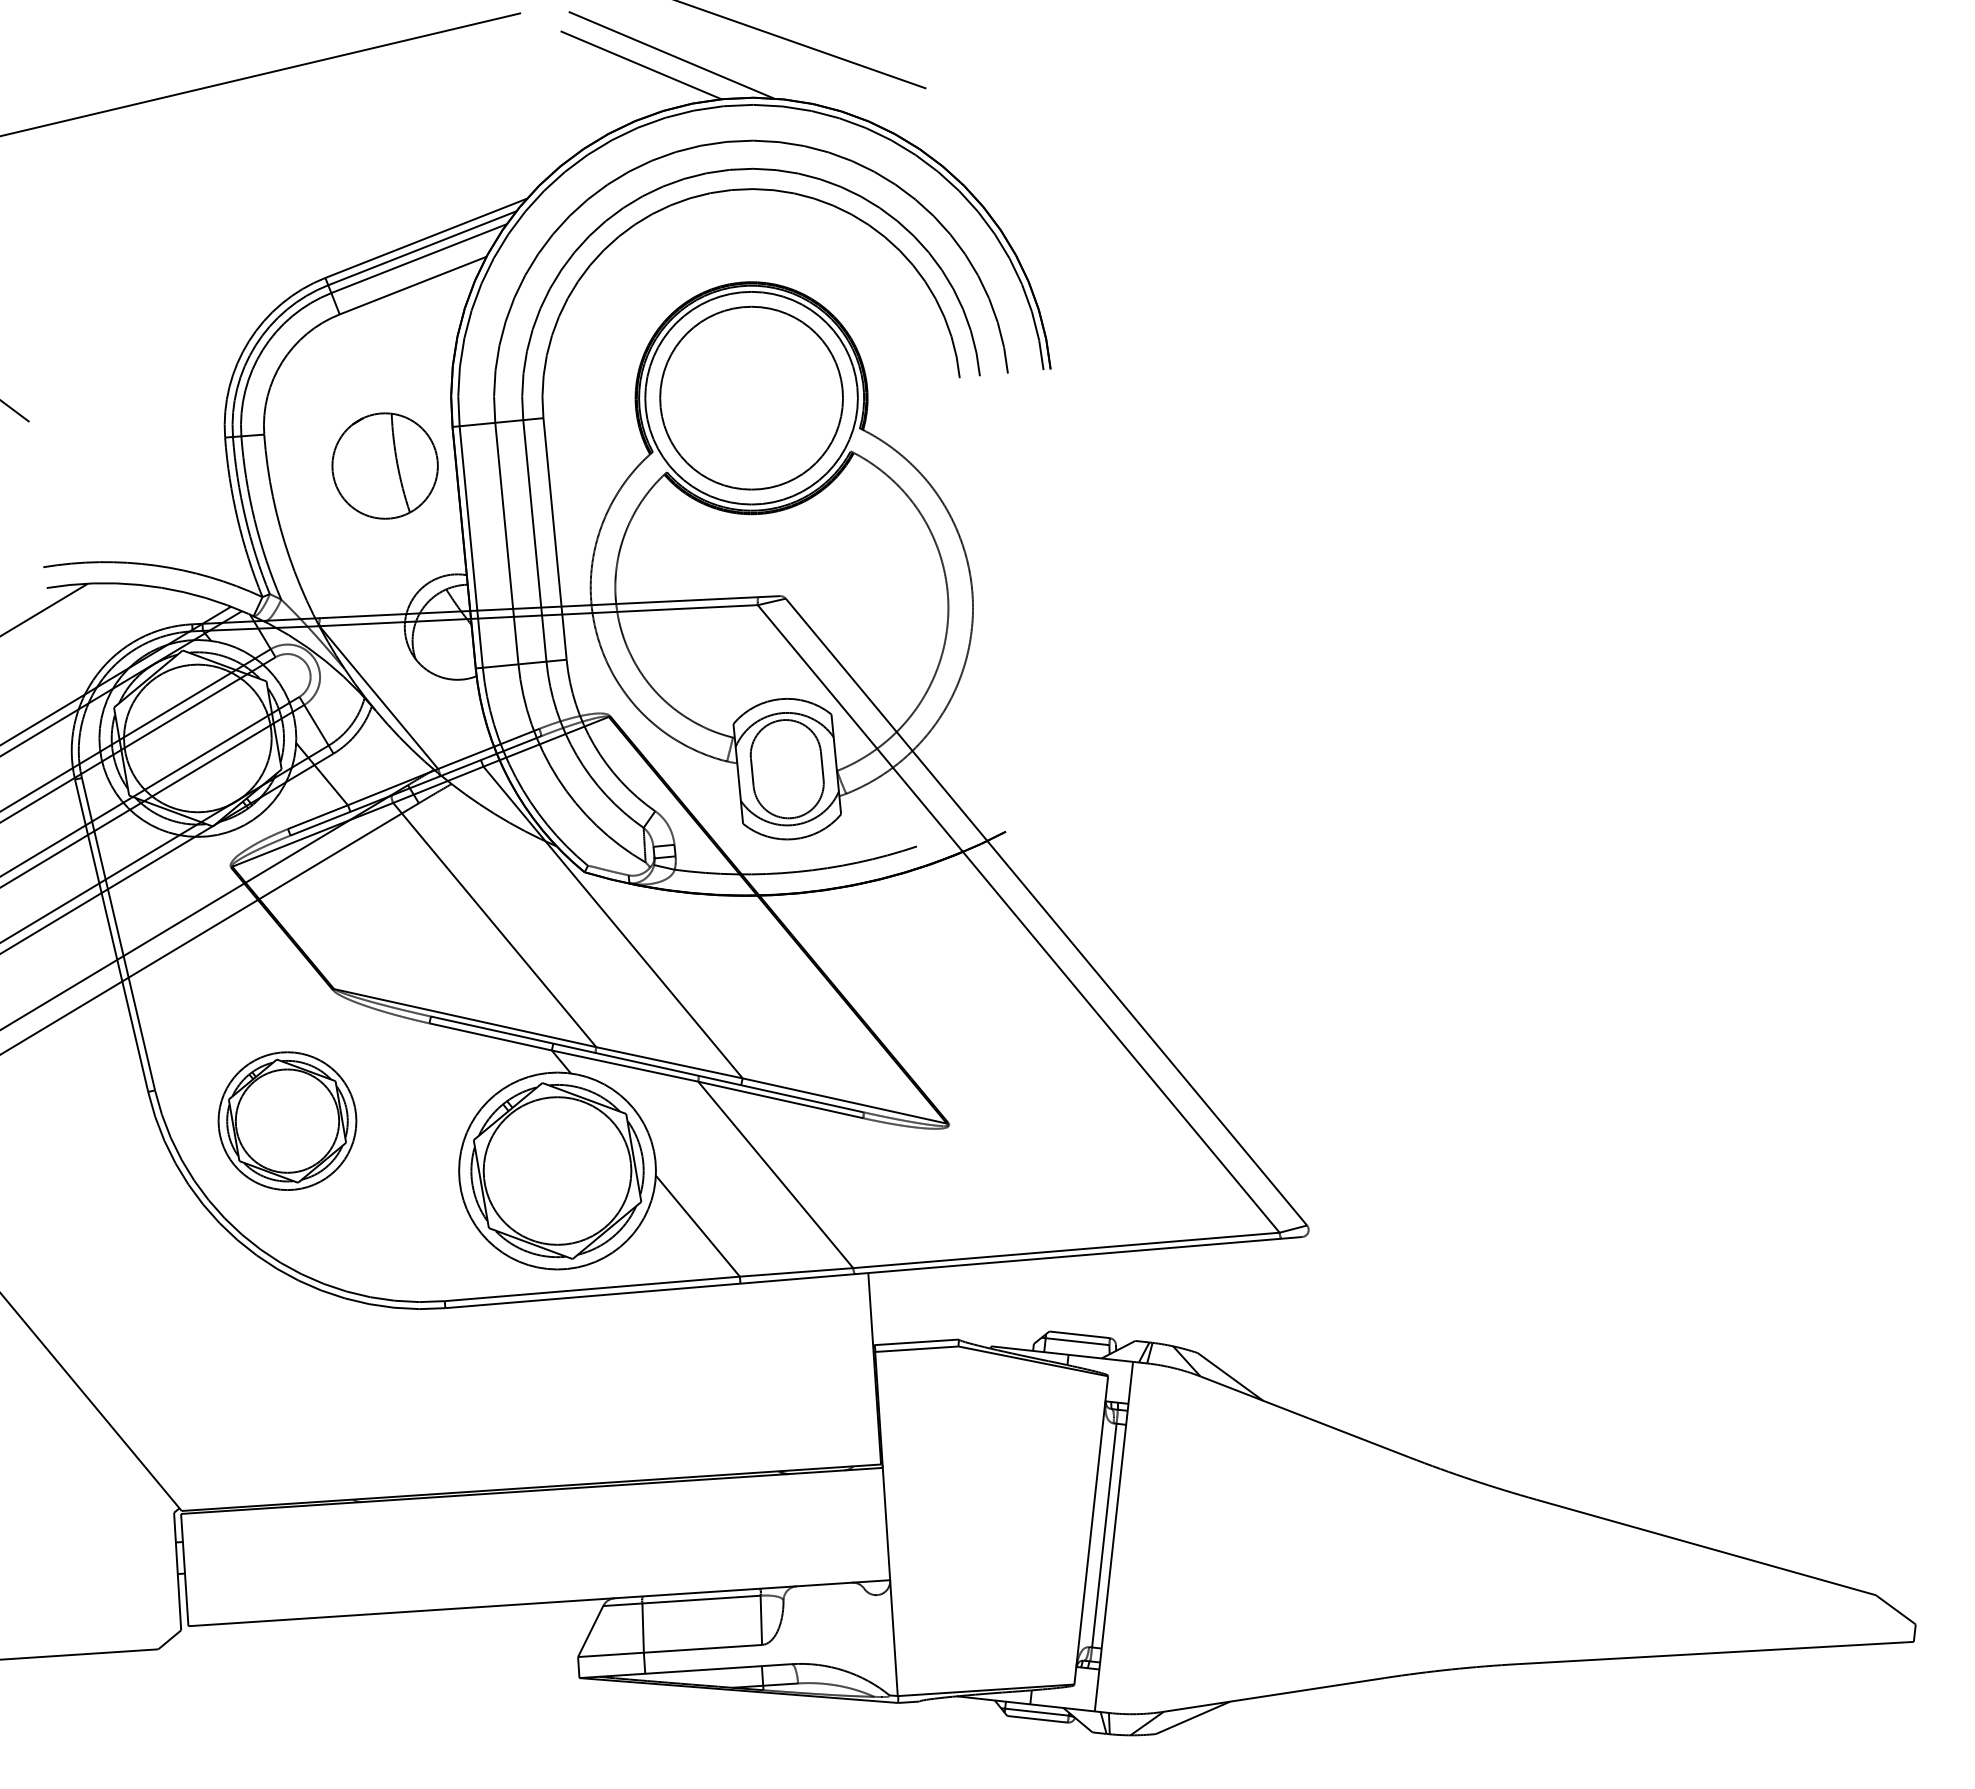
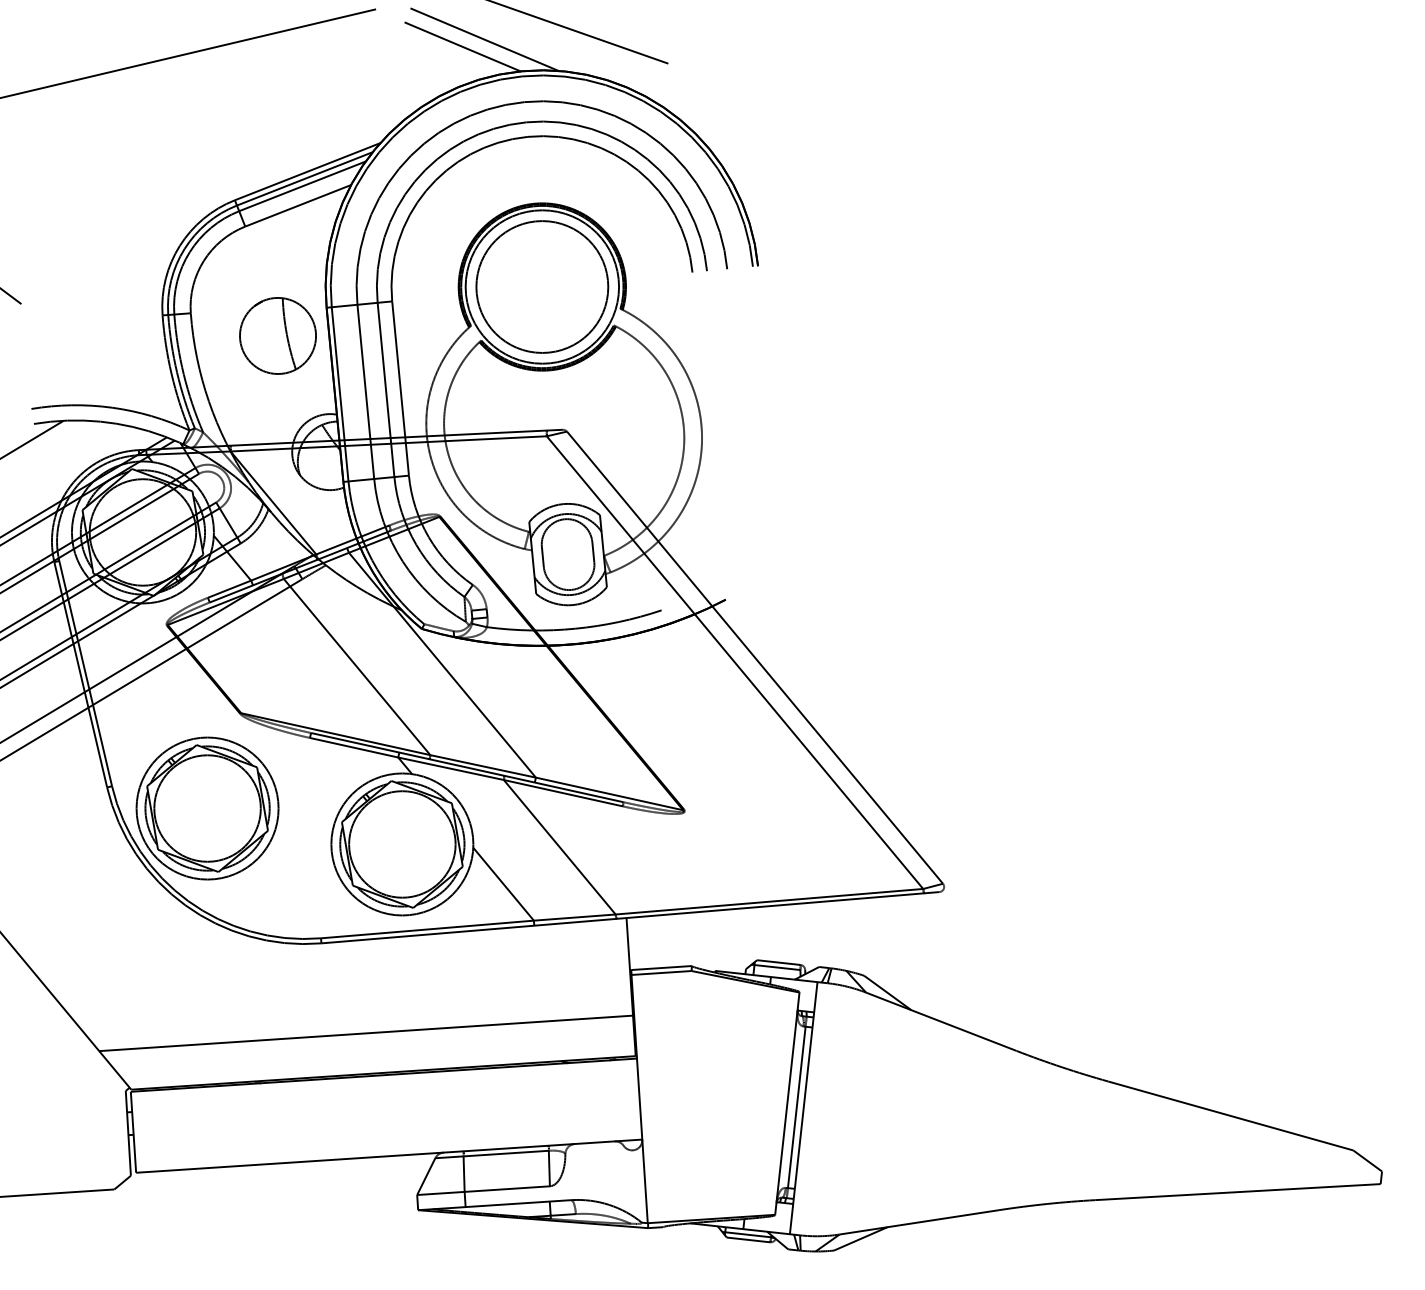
part: (287, 1120) -> (207, 808), size x1.43
line: (507, 1432) -> (366, 1033), added

